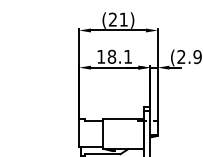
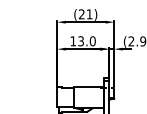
text: (119, 57) -> (86, 41), 18.1 -> 13.0

